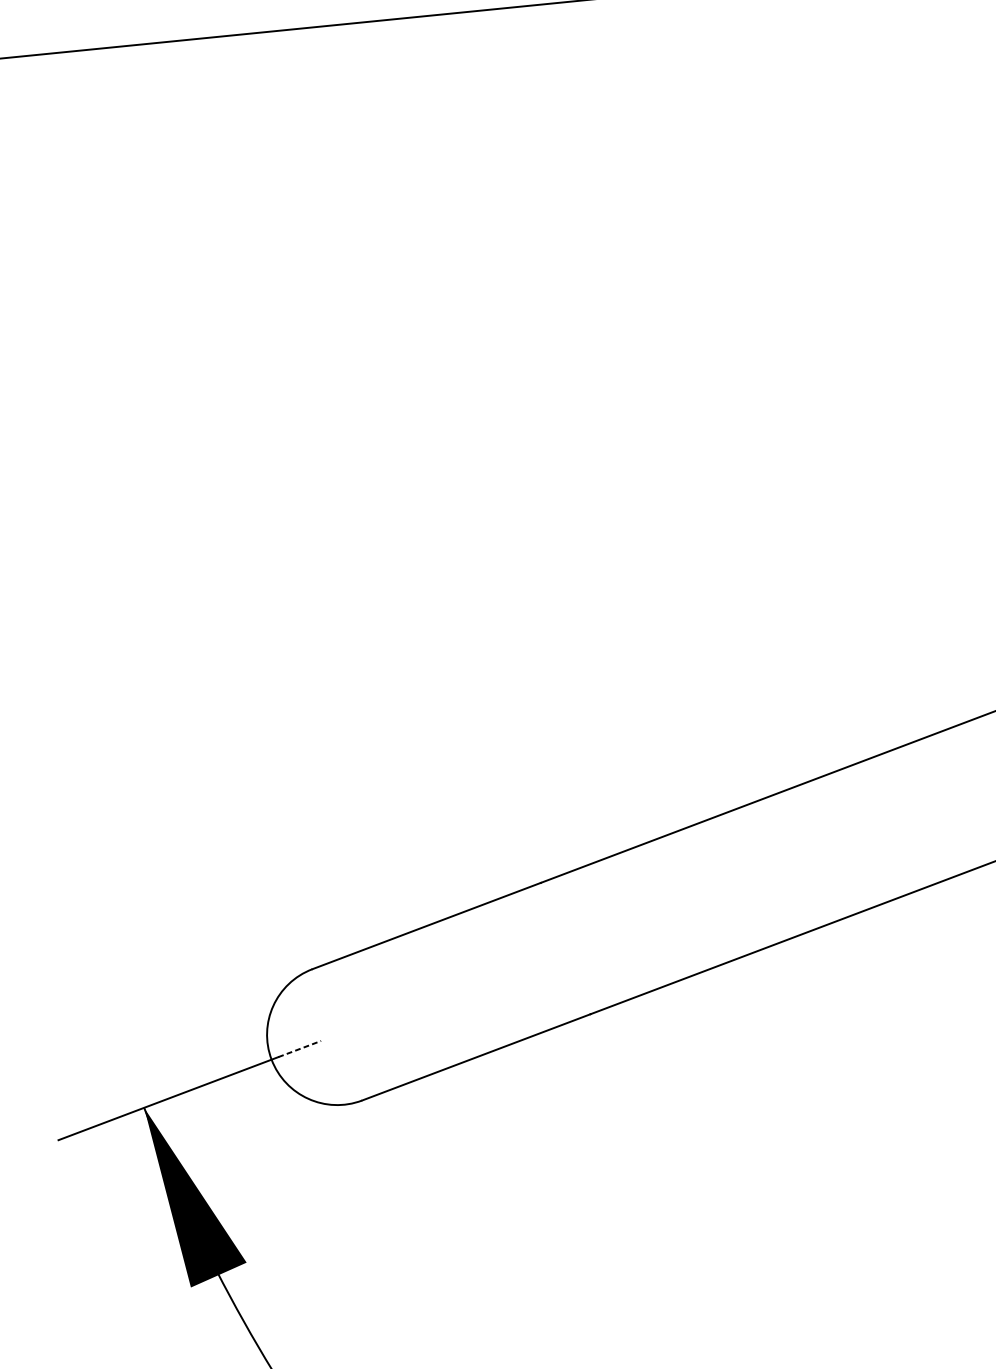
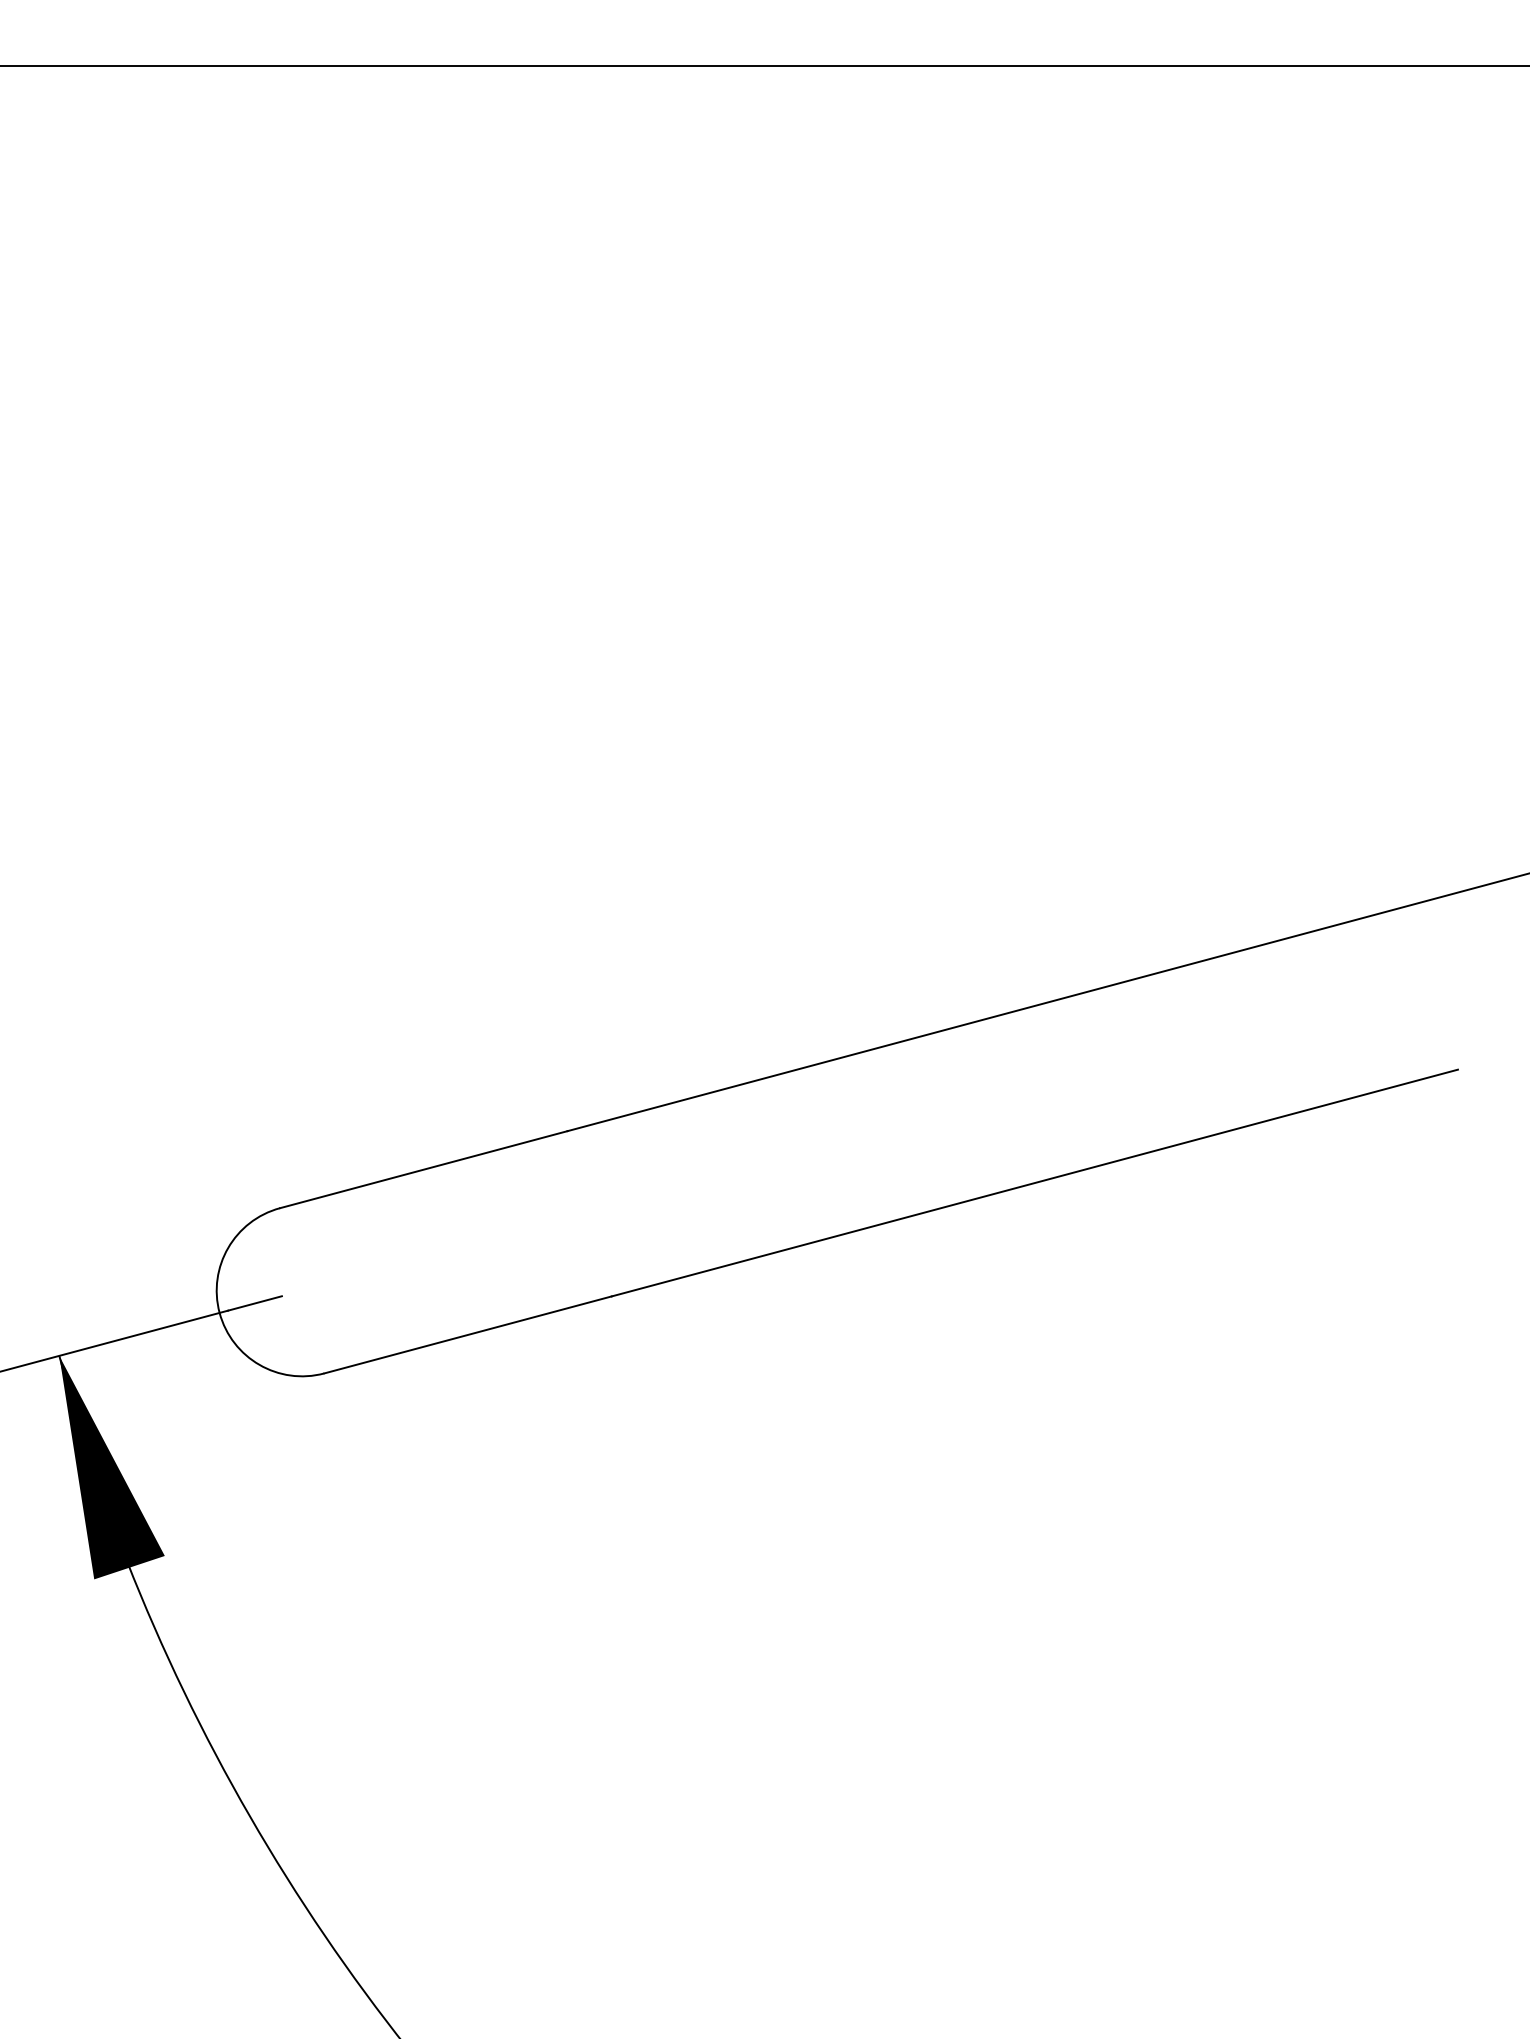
line: (299, 1049) -> (254, 1303), dashed -> solid

